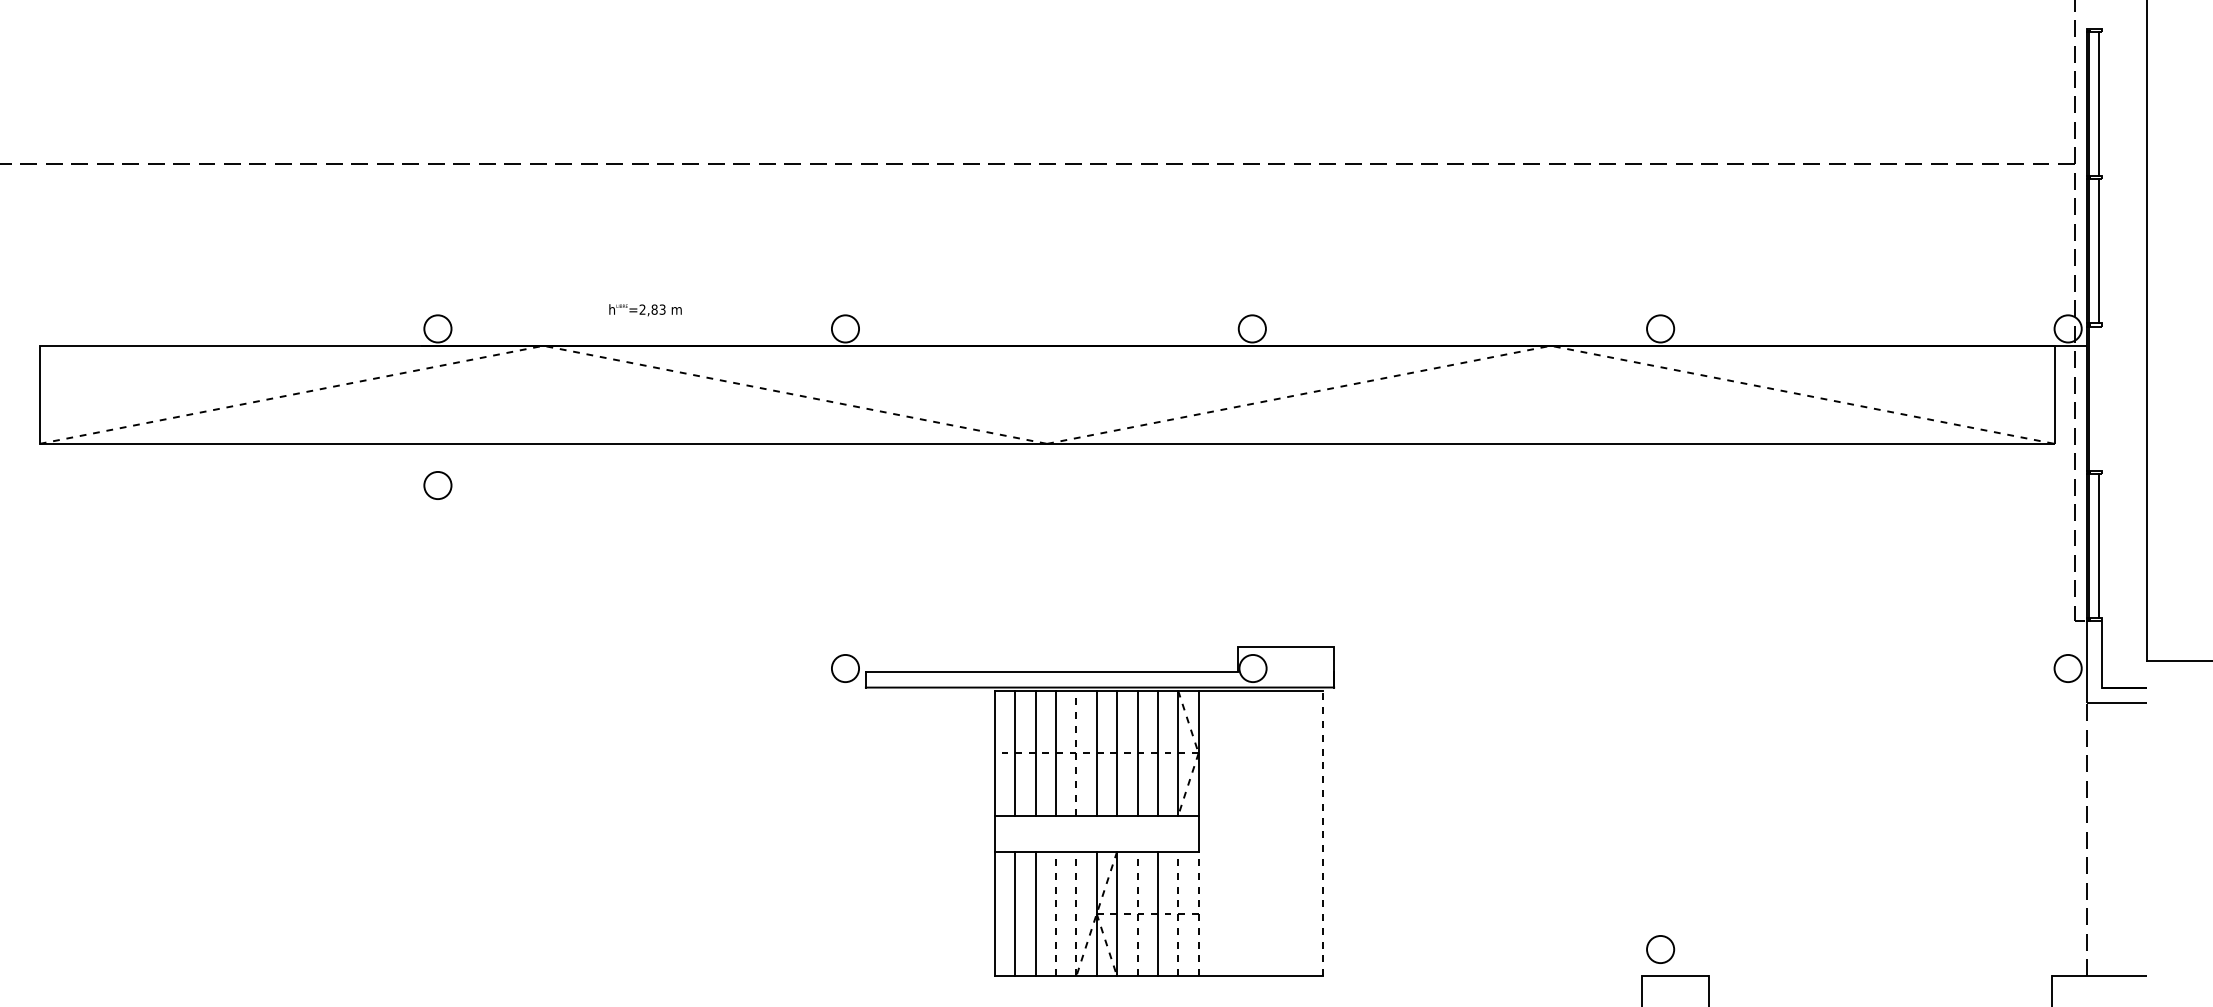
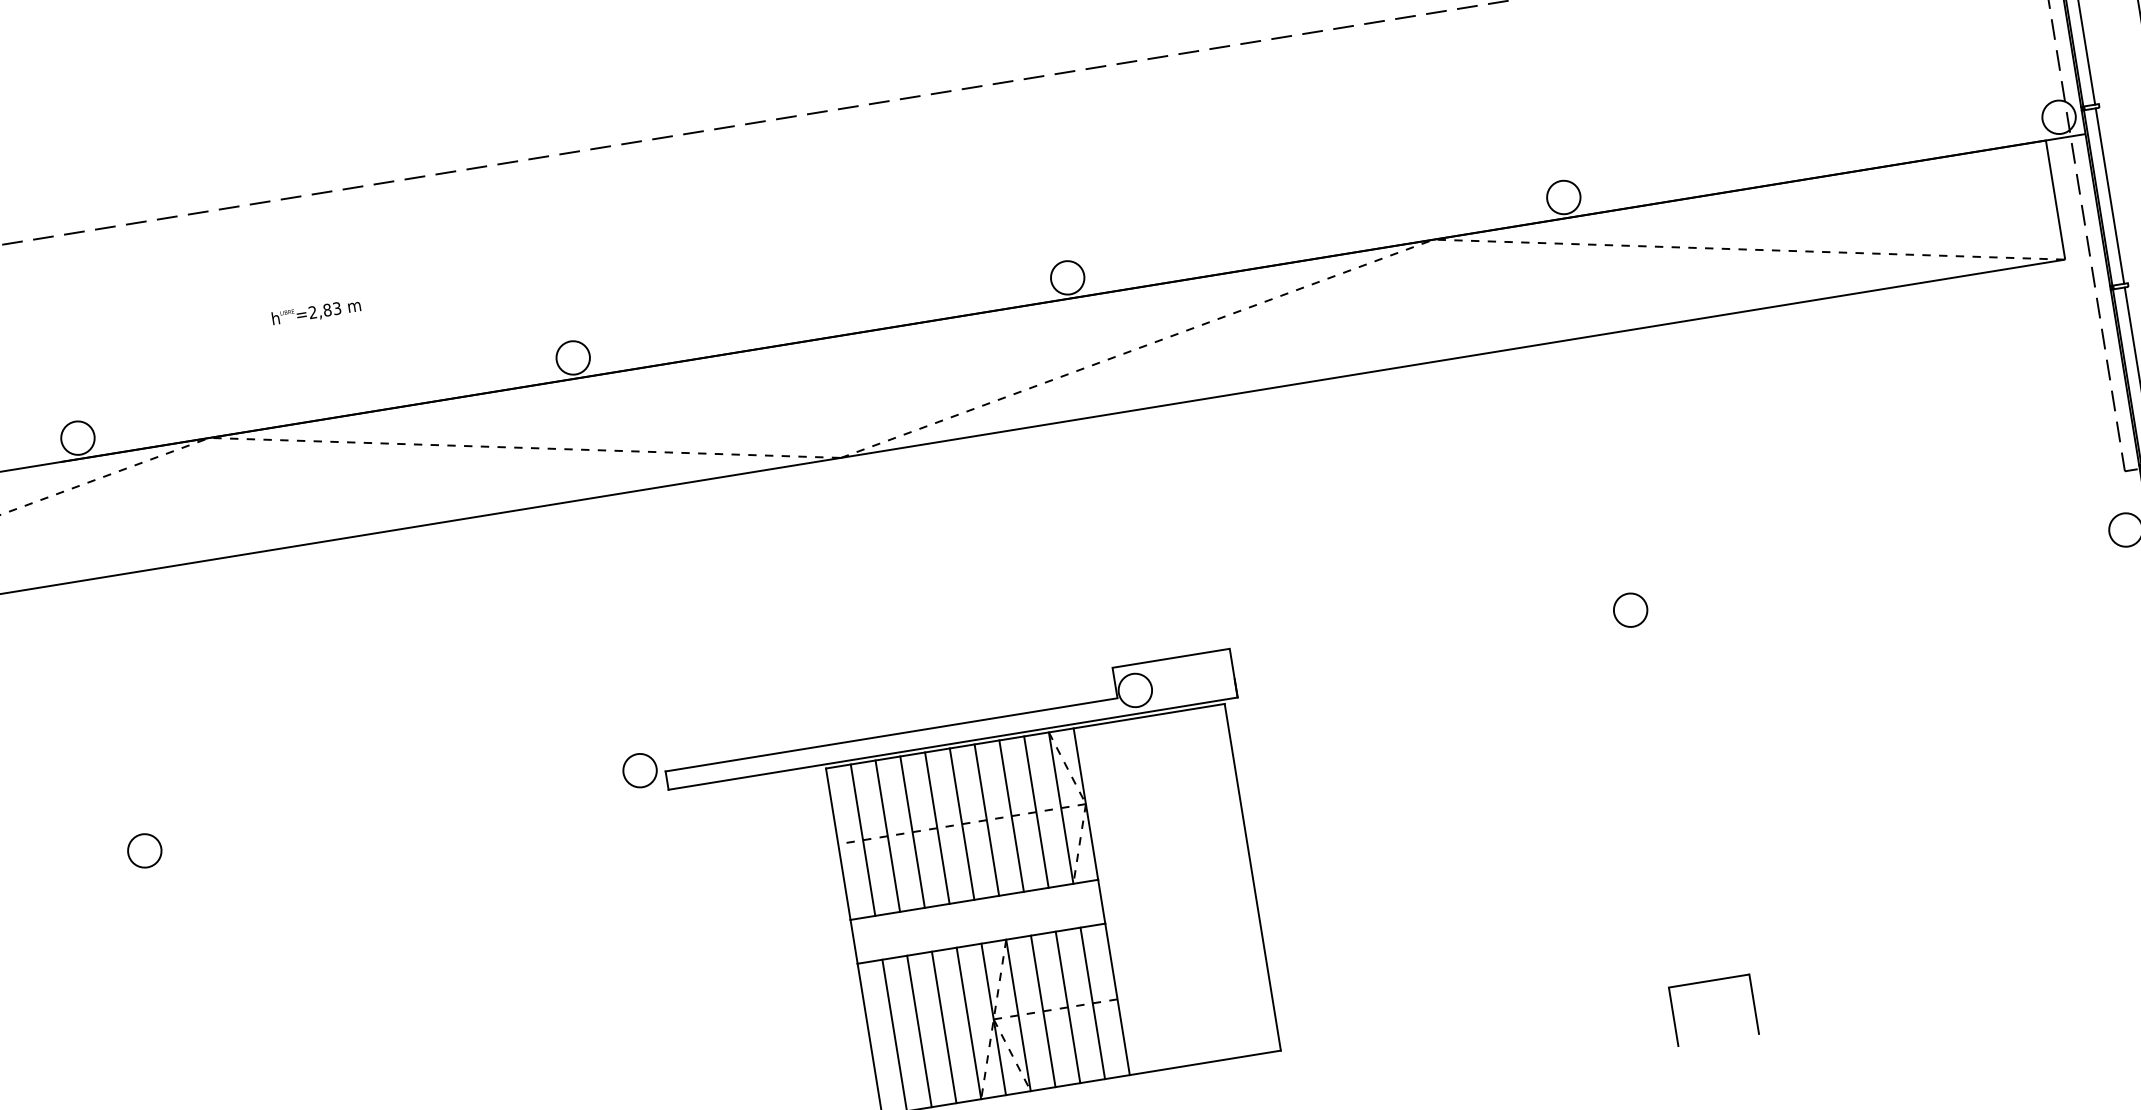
text: (645, 310) -> (316, 312), moved
line: (2098, 398) -> (2109, 195), added
circle: (437, 485) -> (144, 850), moved
line: (1076, 752) -> (937, 827), dashed -> solid
line: (1322, 833) -> (1252, 877), dashed -> solid
line: (1056, 913) -> (944, 1026), dashed -> solid
line: (1076, 913) -> (969, 1022), dashed -> solid
line: (1137, 913) -> (1043, 1010), dashed -> solid
line: (1178, 913) -> (1092, 1002), dashed -> solid
line: (1198, 913) -> (1117, 998), dashed -> solid
circle: (1660, 949) -> (1630, 610), moved

